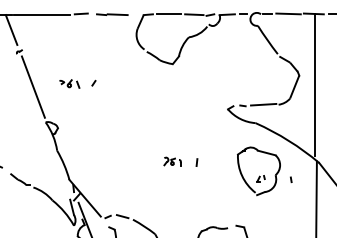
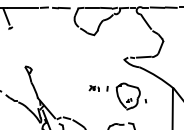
part: (77, 83) -> (42, 45), removed
line: (316, 85) -> (172, 46), removed
line: (33, 86) -> (18, 47), removed
part: (264, 171) -> (131, 96), moved

